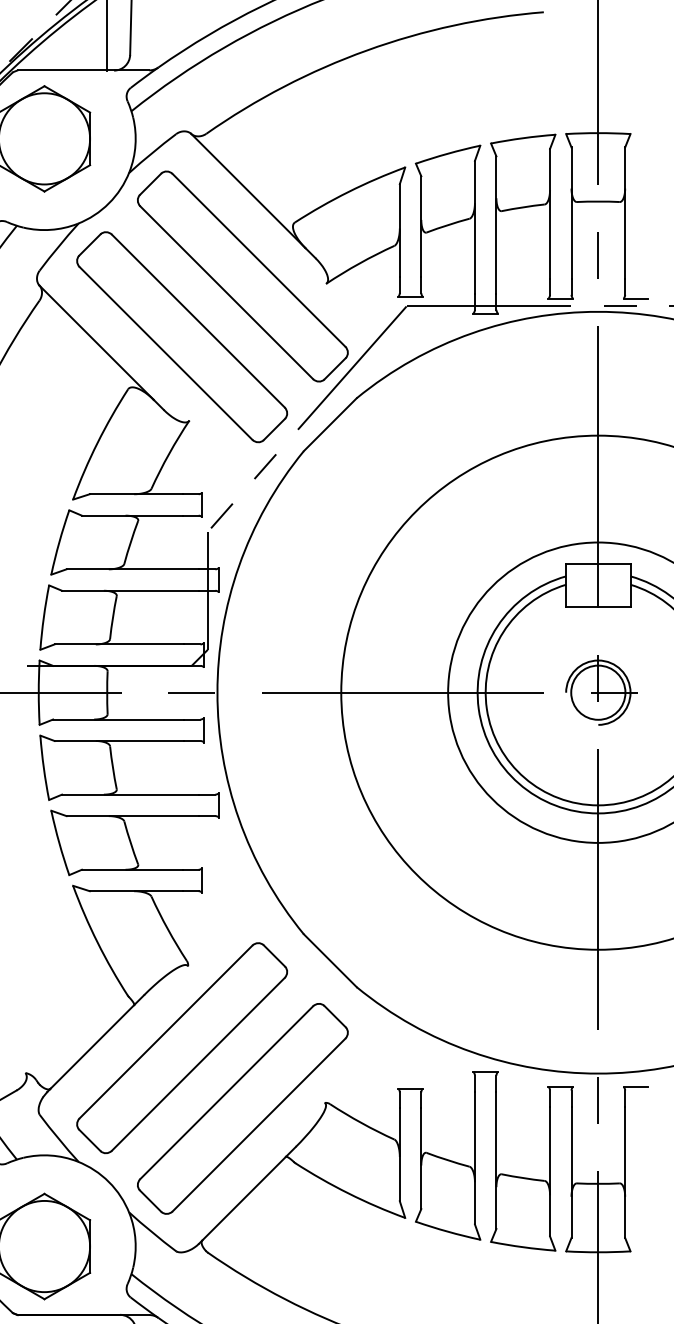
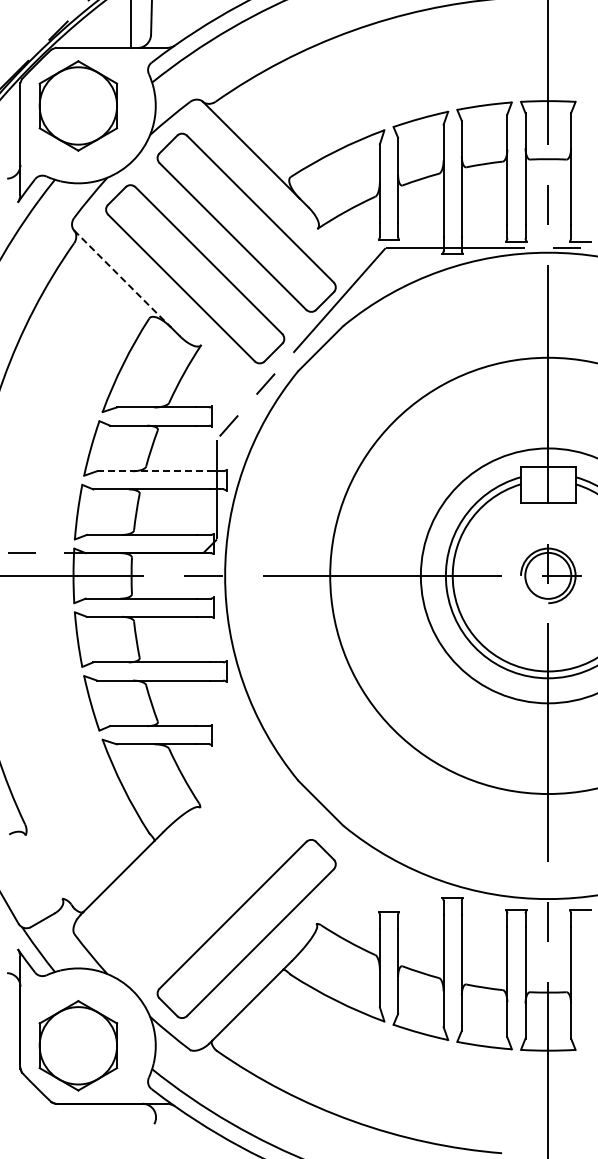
line: (96, 342) -> (122, 278), solid -> dashed
line: (133, 569) -> (153, 471), solid -> dashed
part: (182, 1048) -> (195, 877), removed

